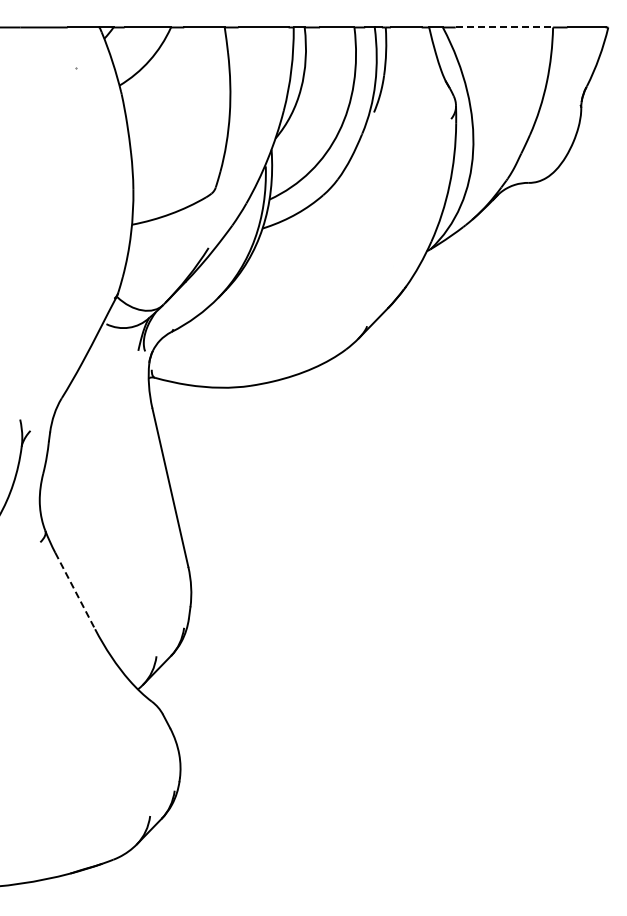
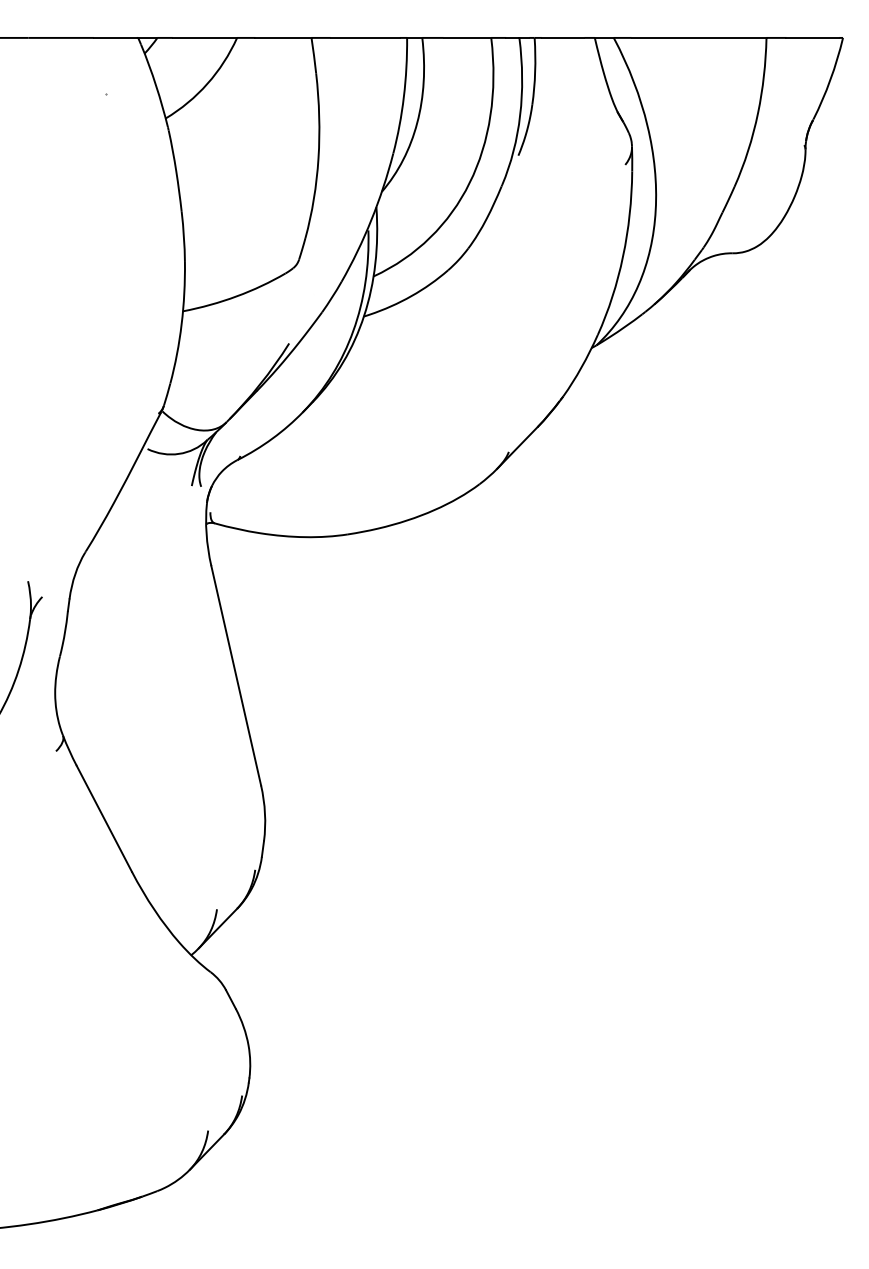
line: (504, 27) -> (699, 37), dashed -> solid
line: (75, 591) -> (104, 819), dashed -> solid

